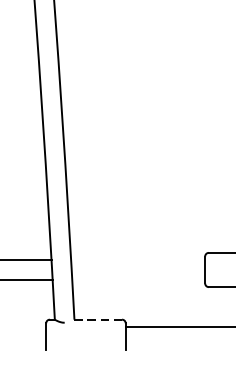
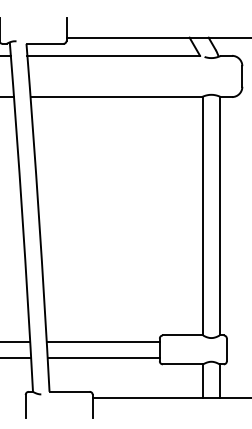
line: (137, 260) -> (102, 341), added
line: (138, 280) -> (103, 358), added
line: (99, 319) -> (70, 391), dashed -> solid

